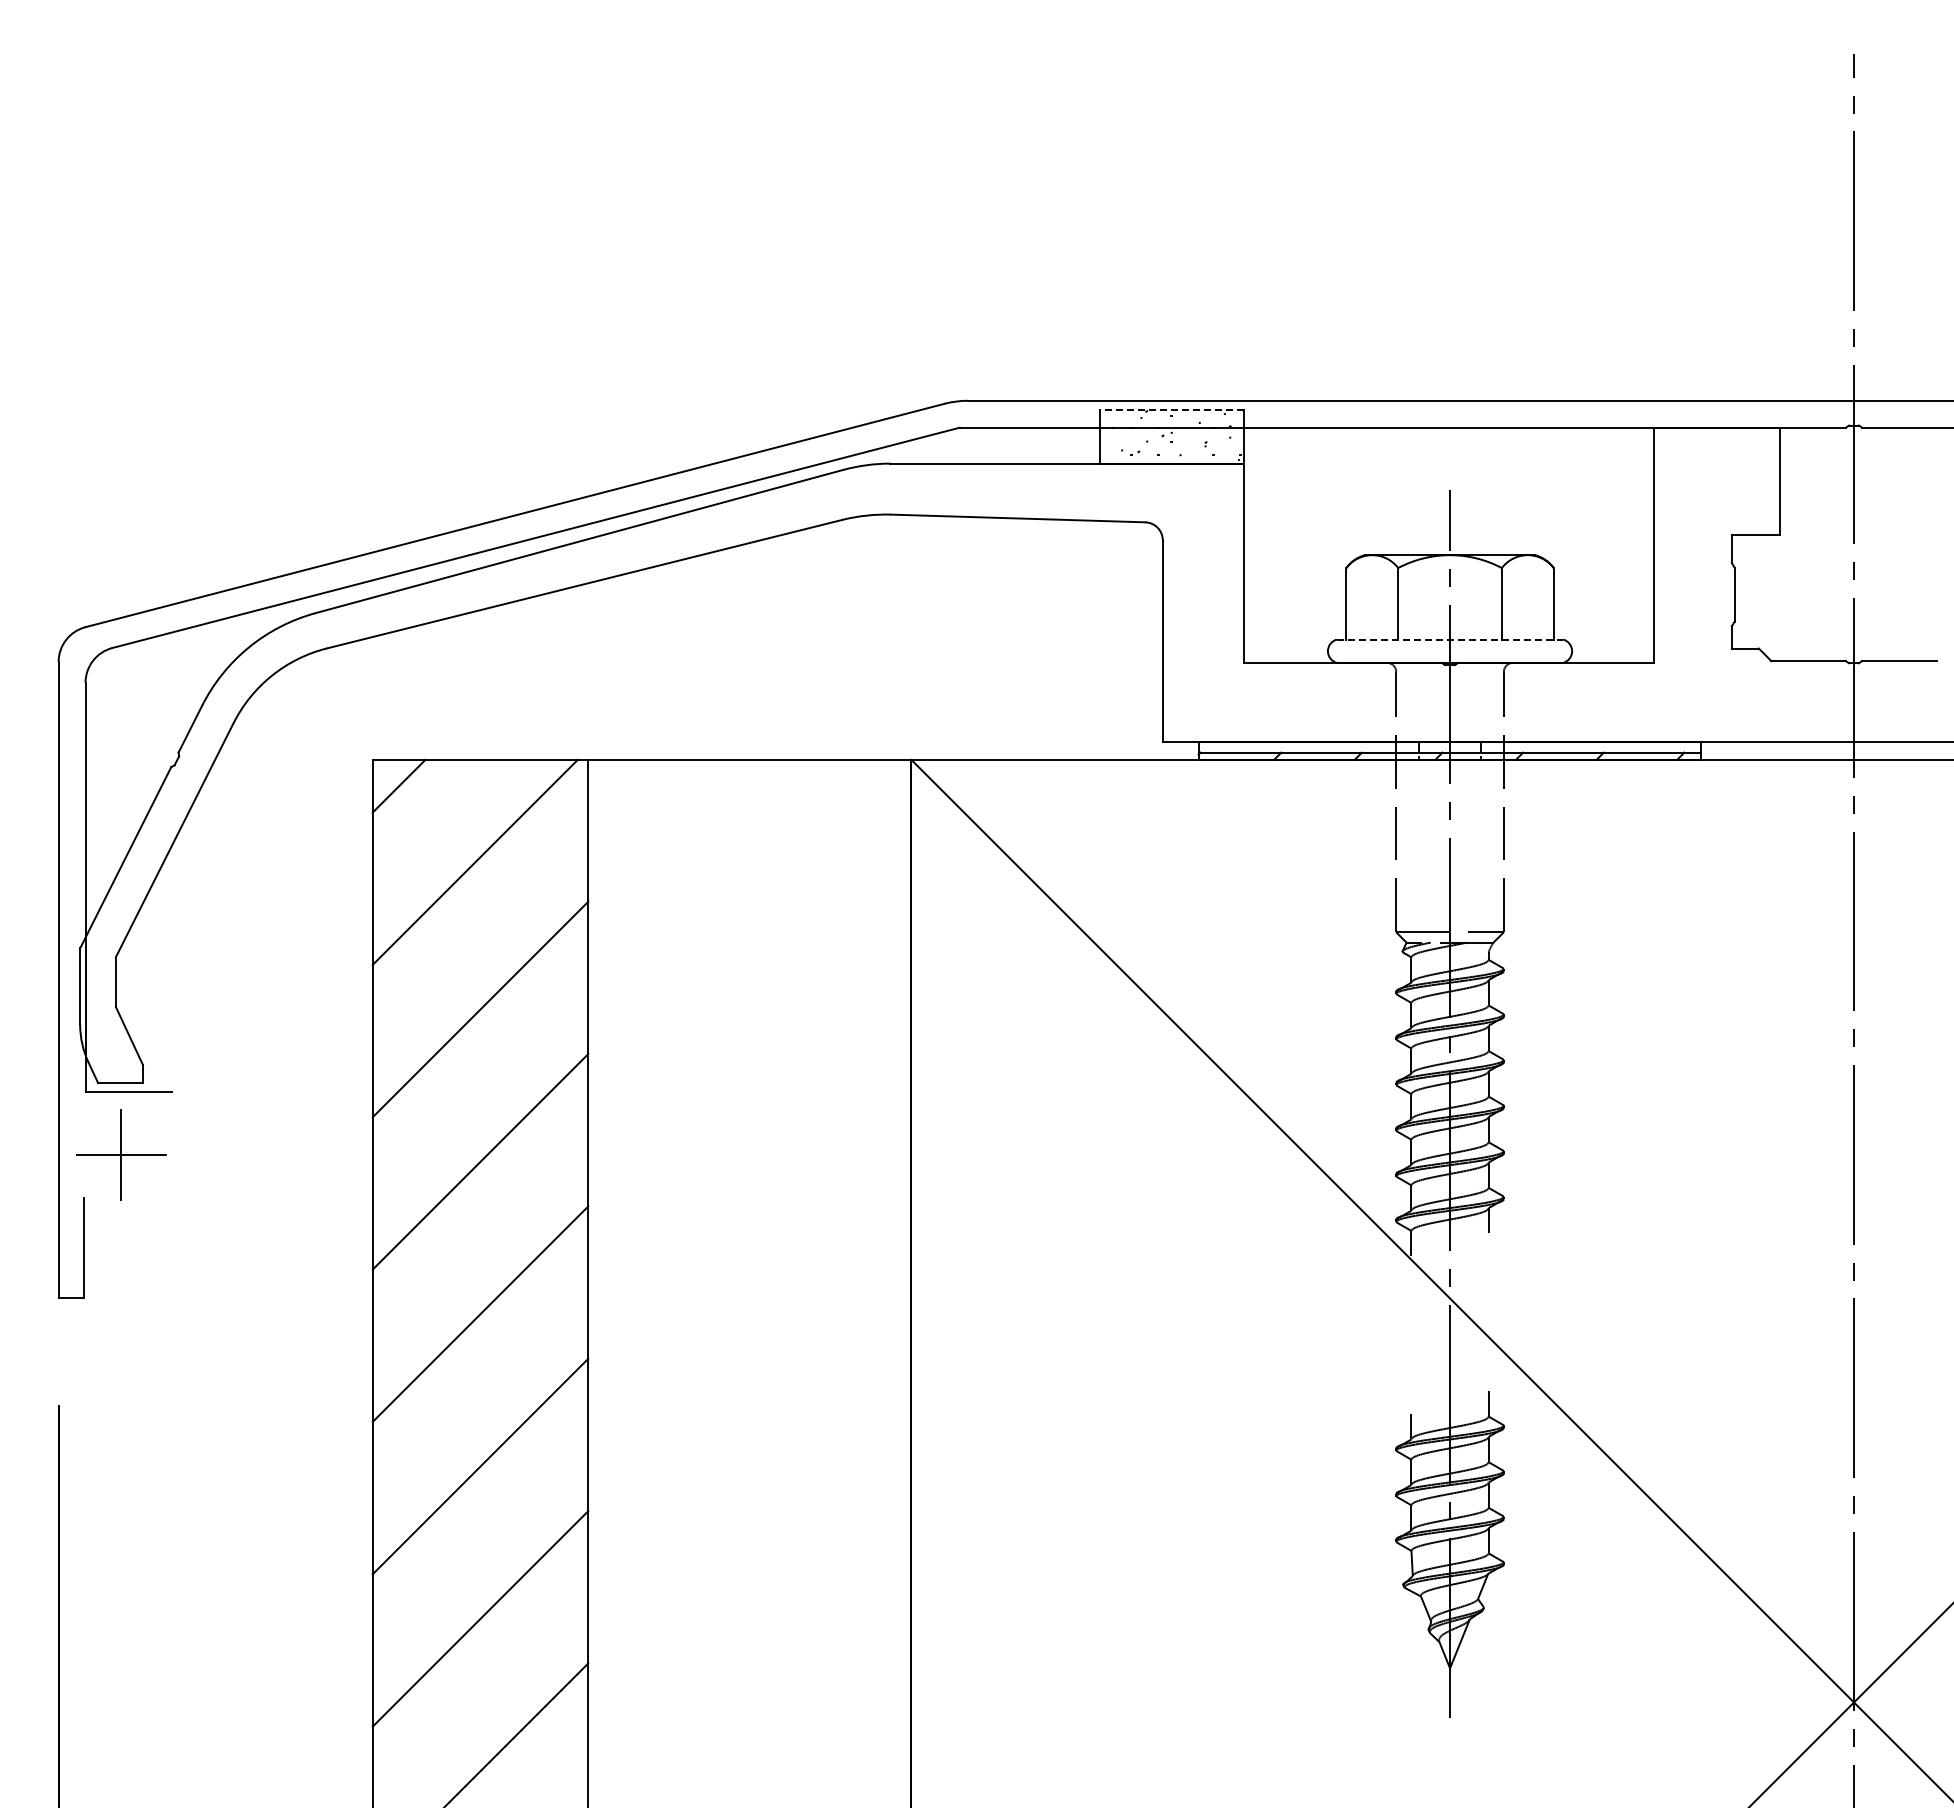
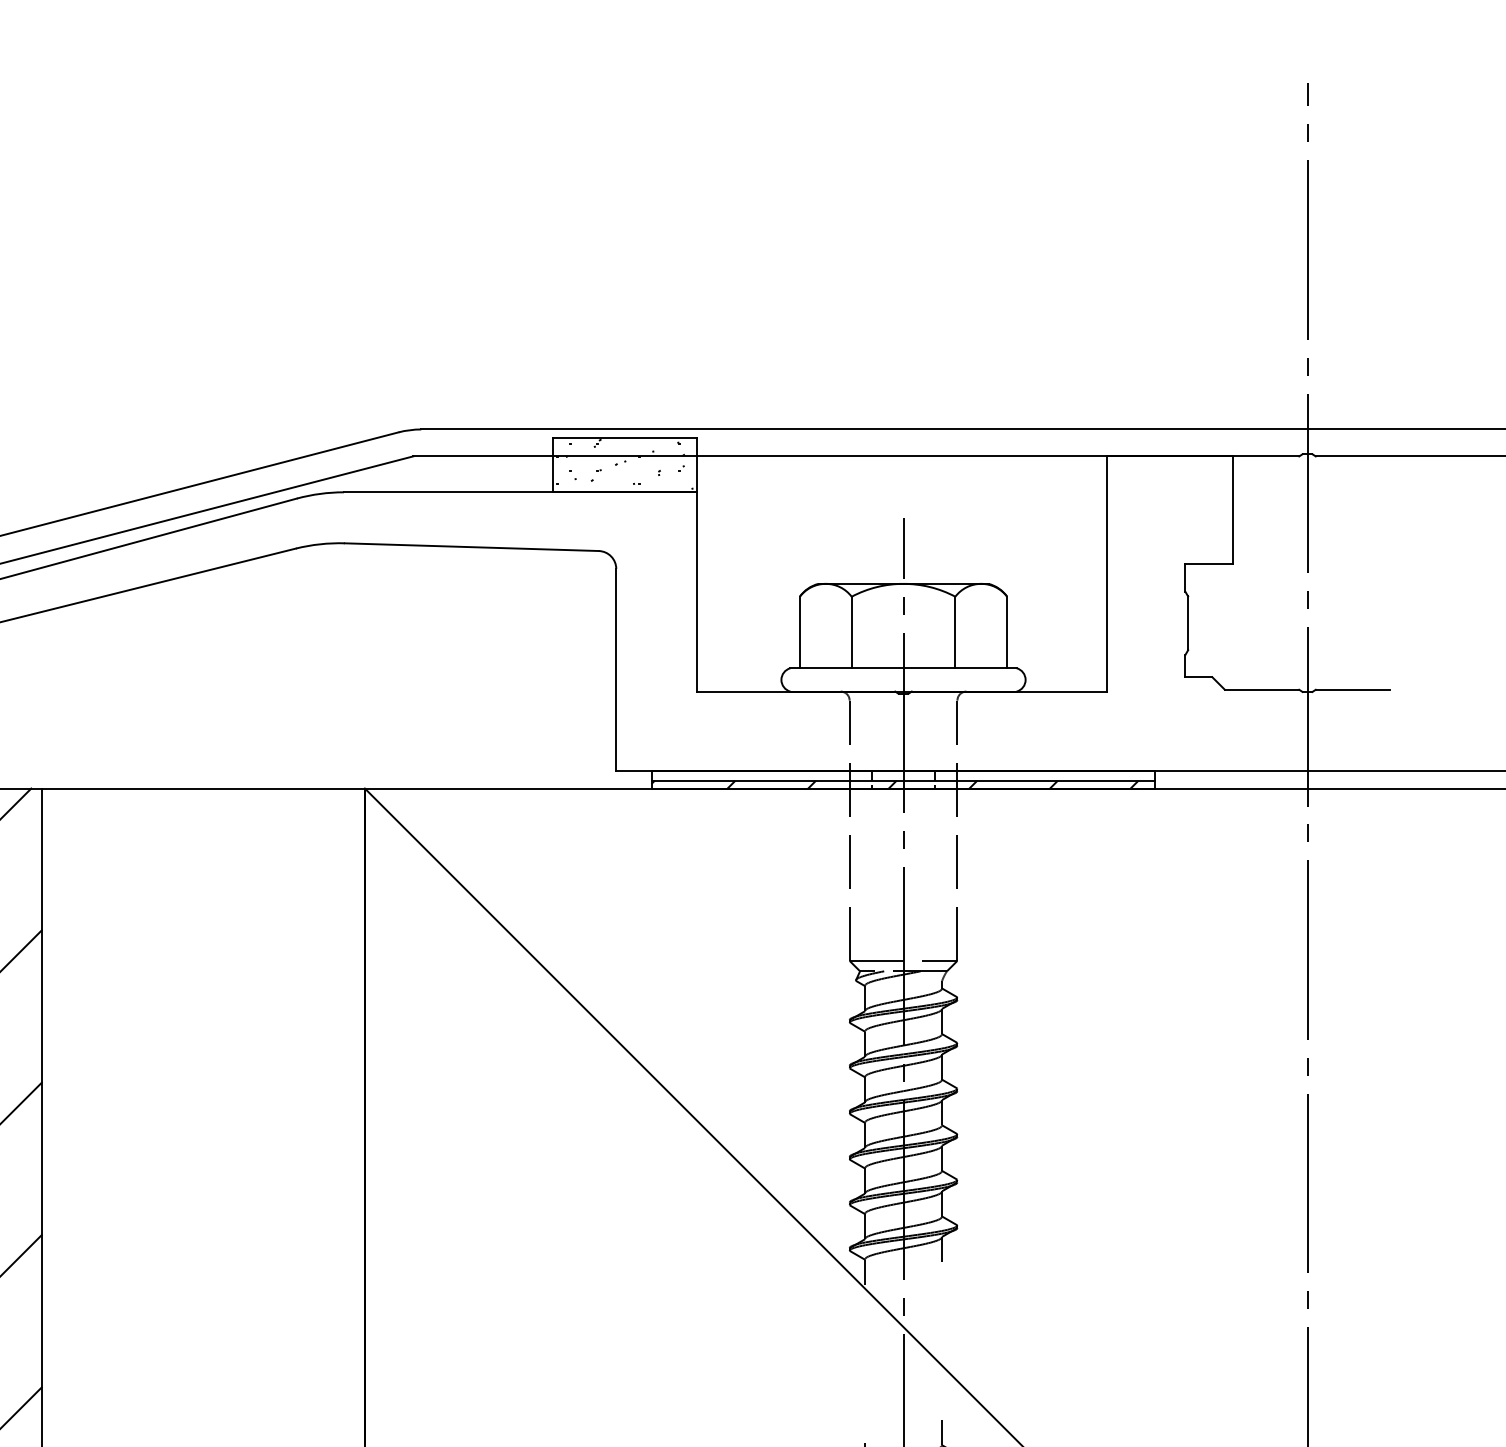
line: (1171, 409) -> (624, 438), dashed -> solid
line: (1450, 639) -> (903, 668), dashed -> solid

